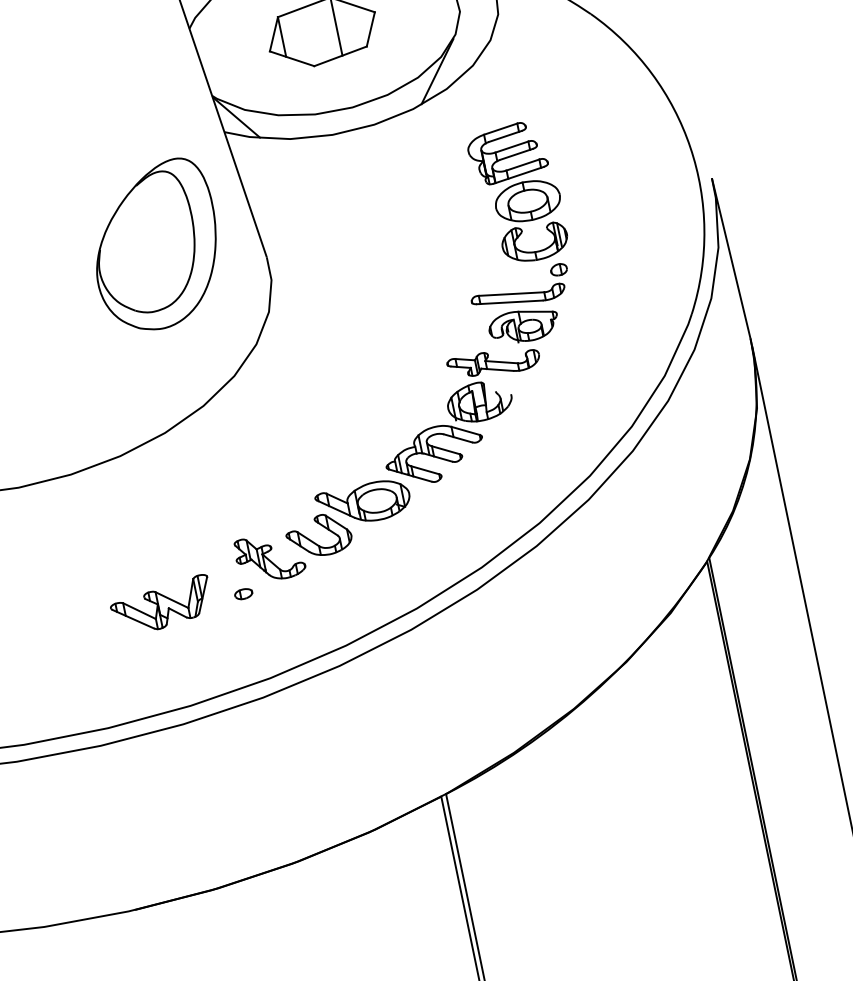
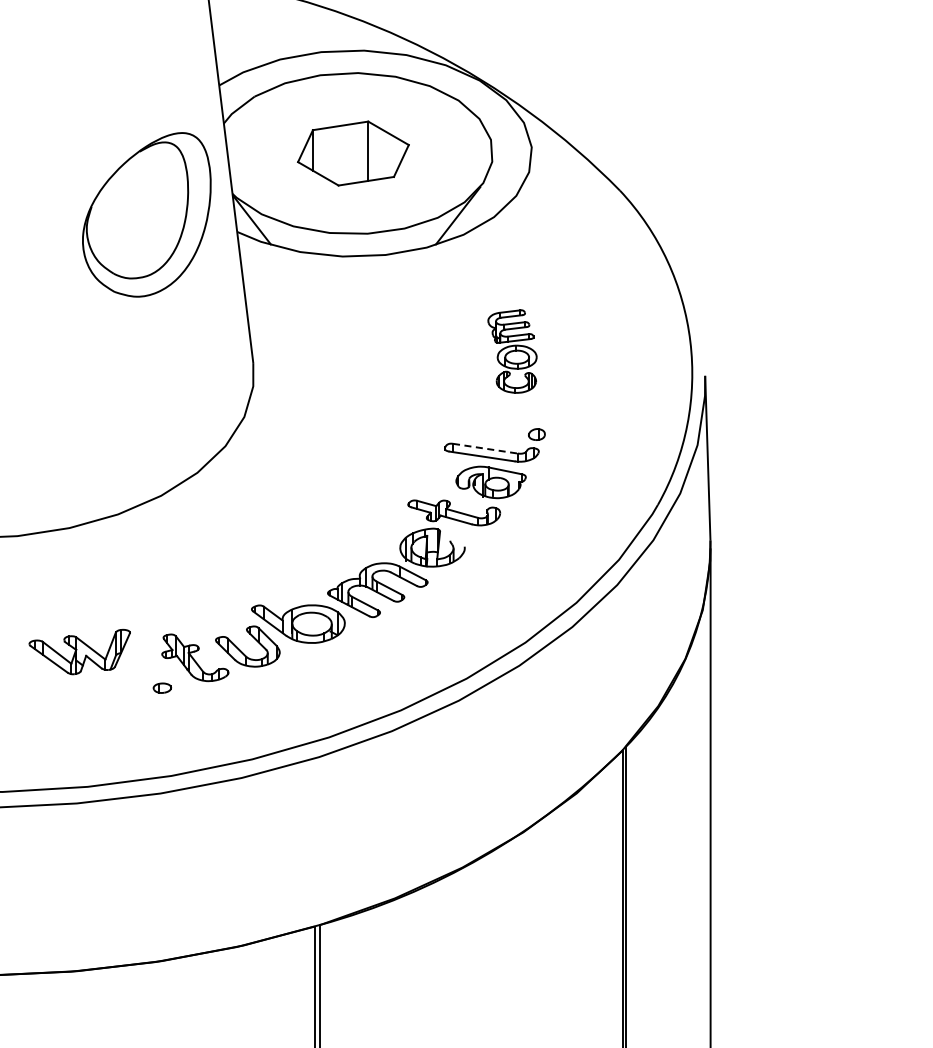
part: (518, 193) -> (512, 351), size x0.6
part: (155, 246) -> (146, 214), moved
line: (511, 293) -> (485, 448), solid -> dashed
part: (161, 605) -> (79, 651), moved

